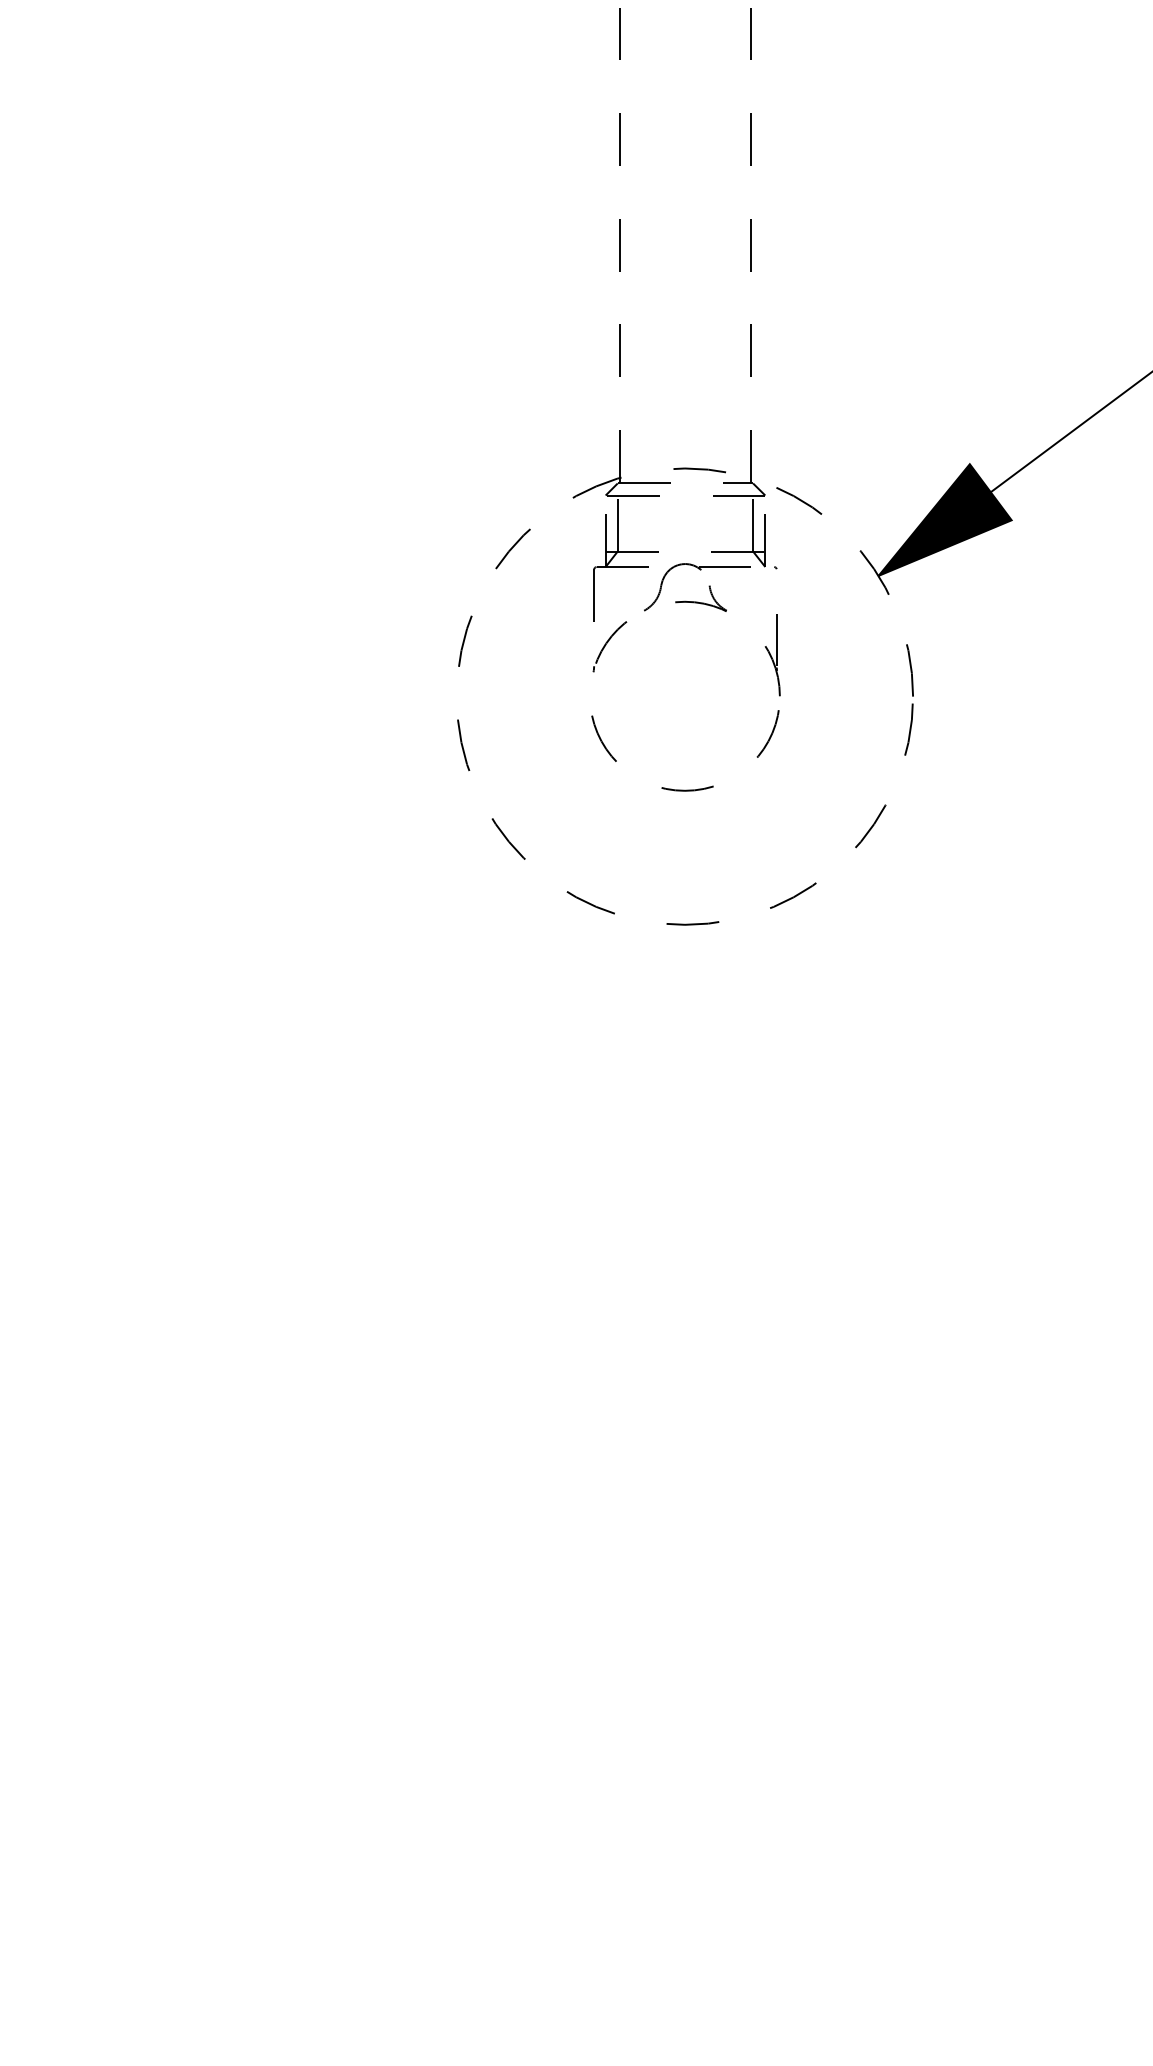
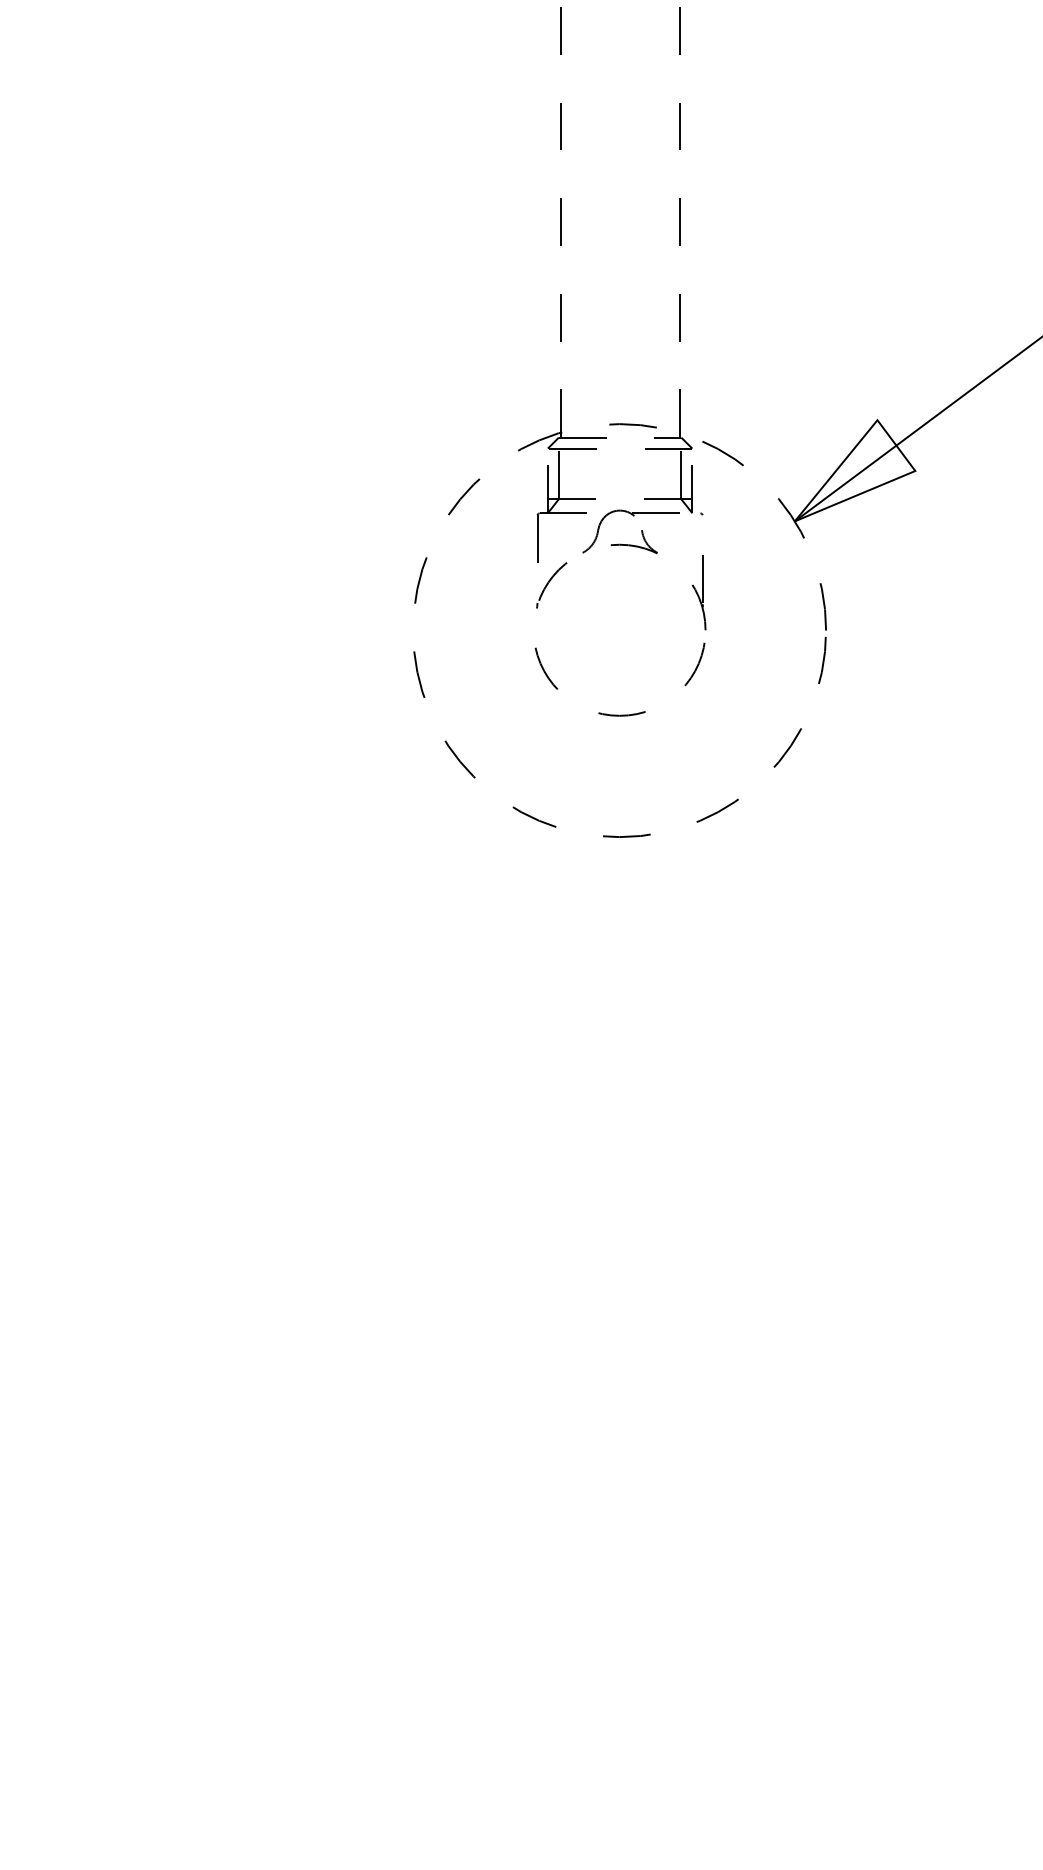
fill: (944, 519) -> (854, 470), removed

